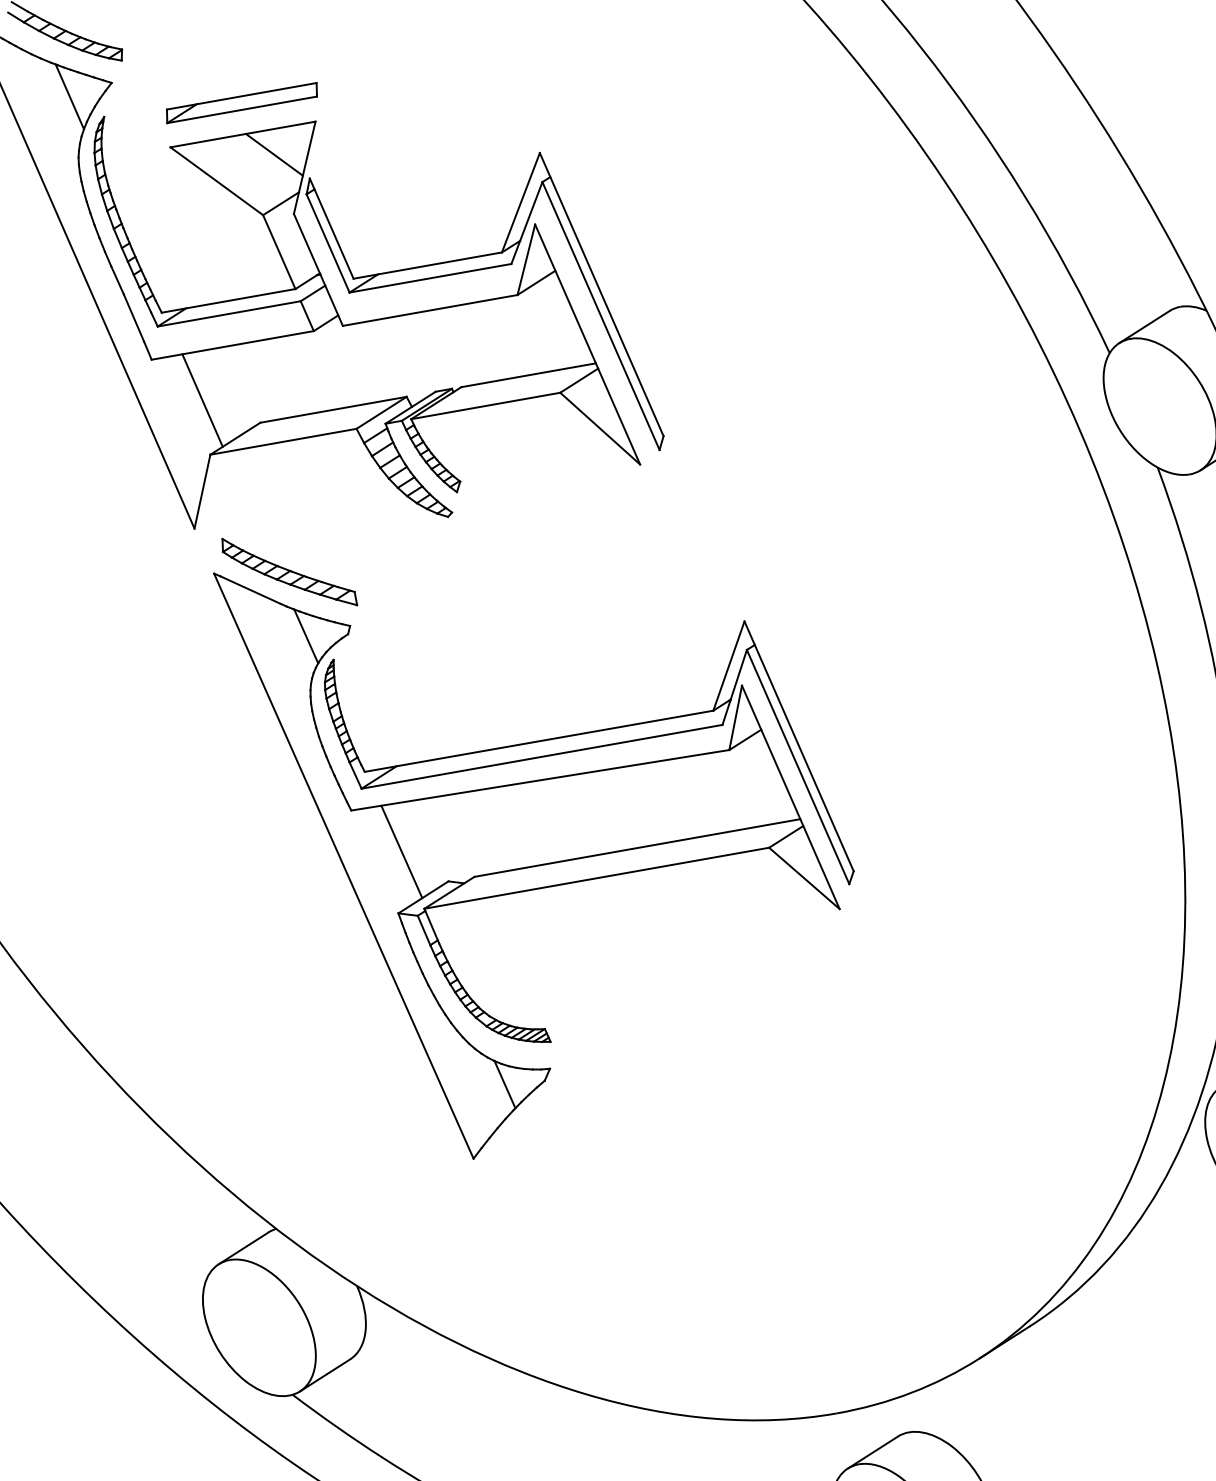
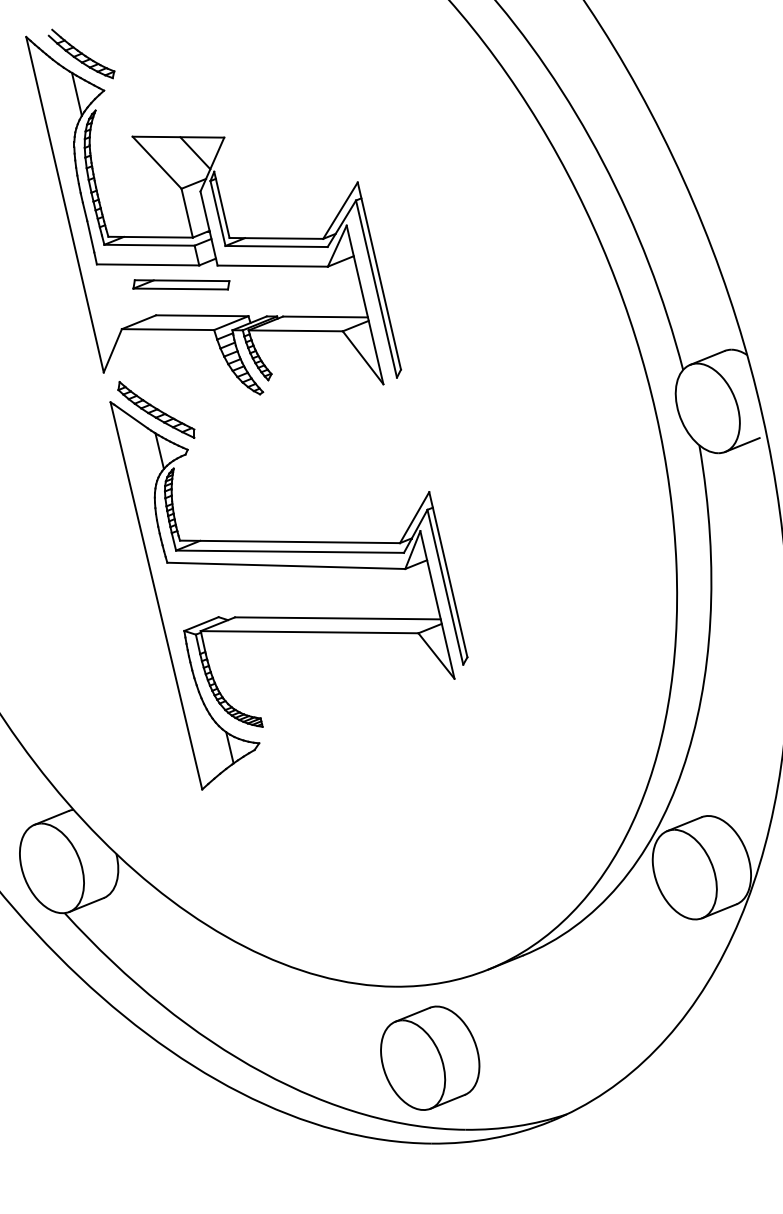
part: (241, 102) -> (181, 284), moved
line: (202, 399) -> (123, 294), removed
line: (401, 851) -> (193, 593), removed

